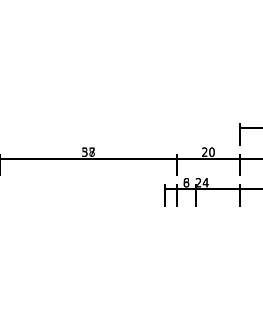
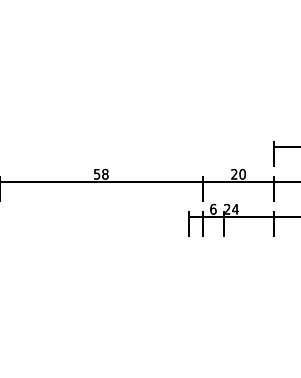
text: (88, 152) -> (101, 174), 37 -> 58
text: (186, 182) -> (213, 209), 8 -> 6

